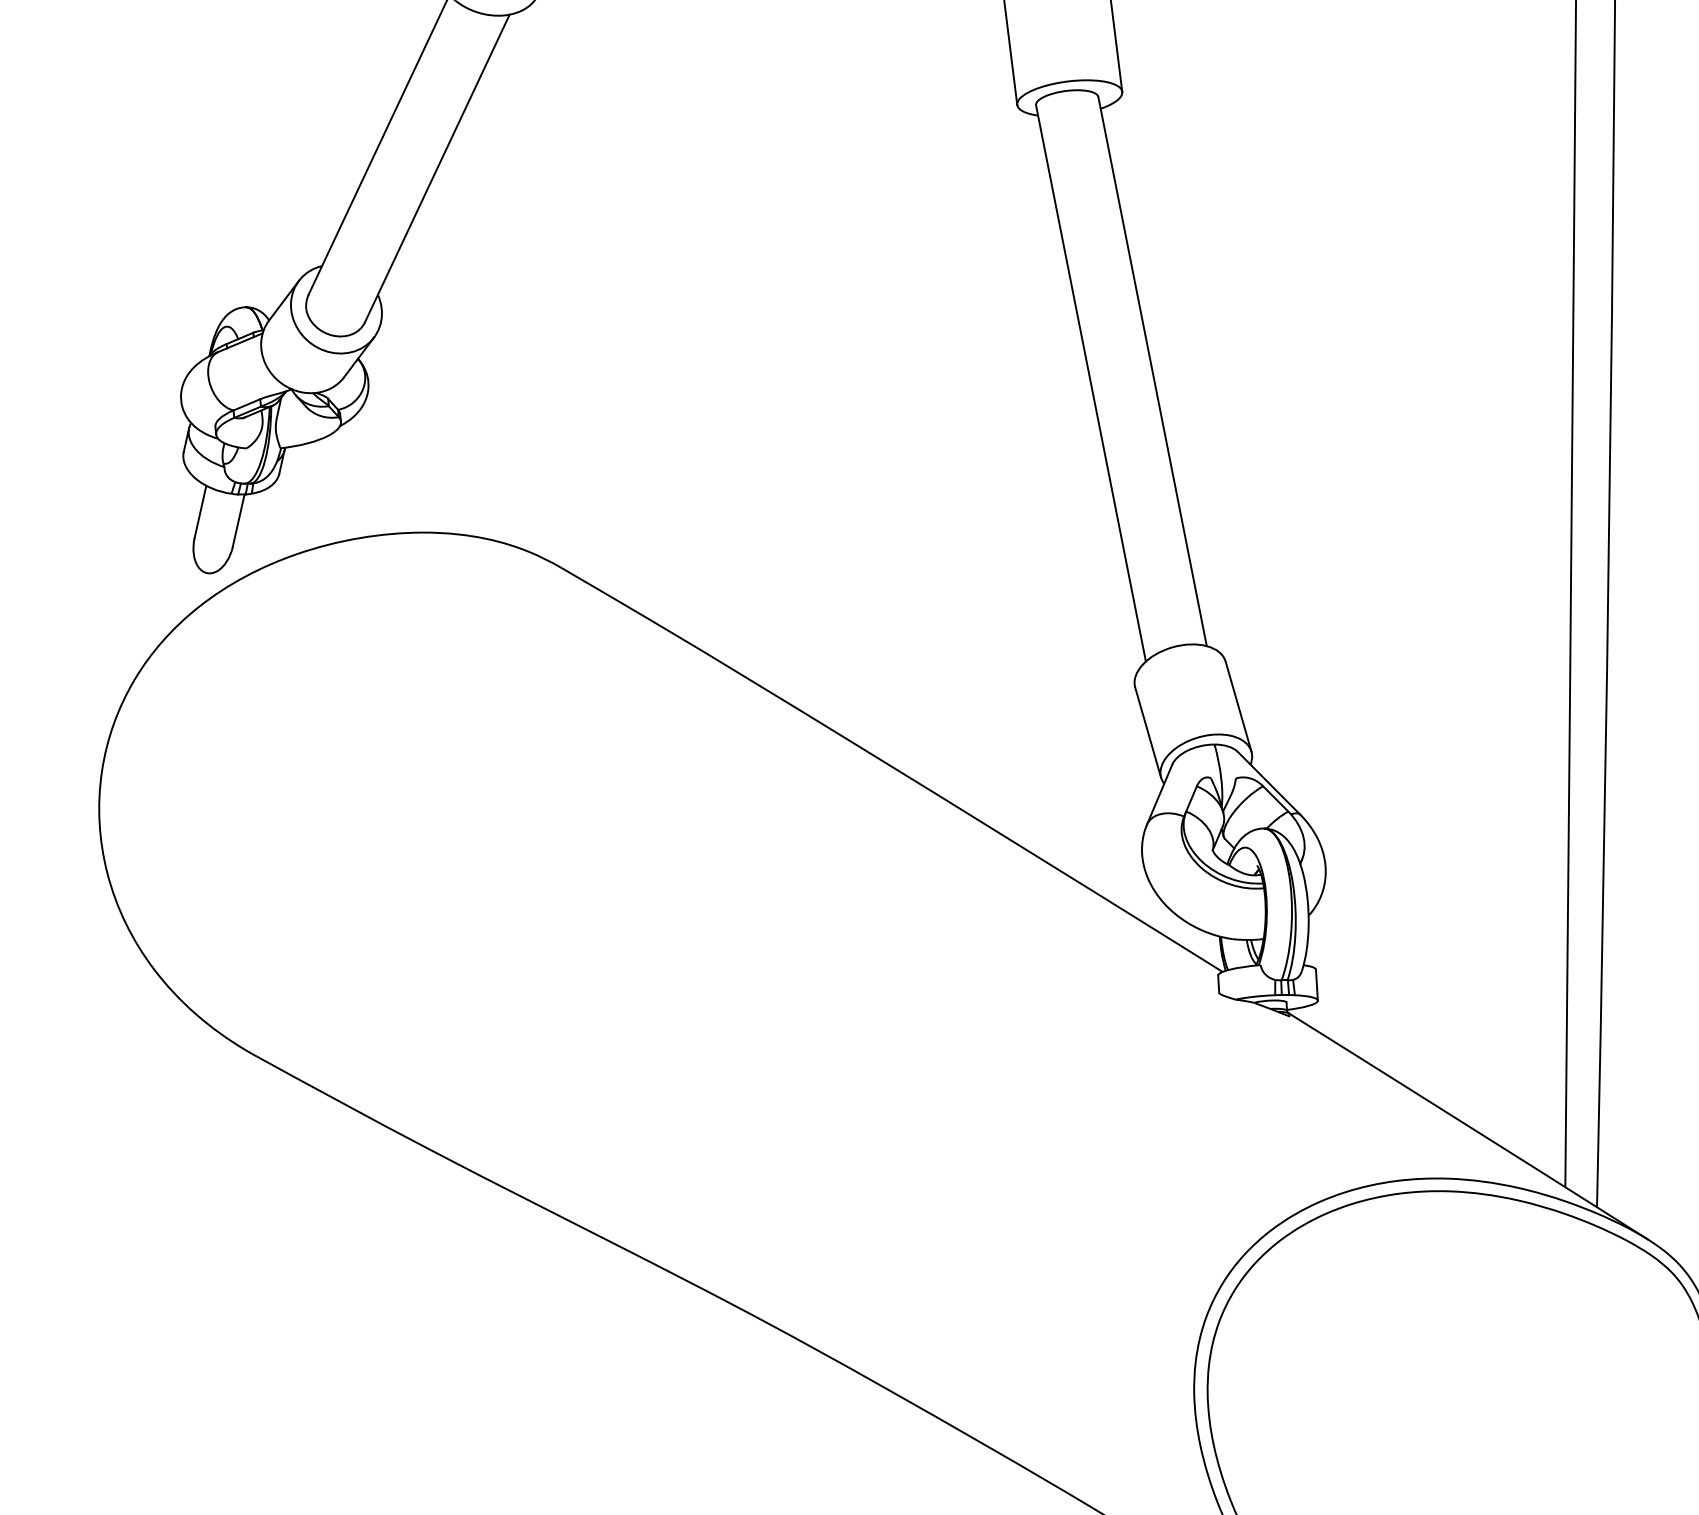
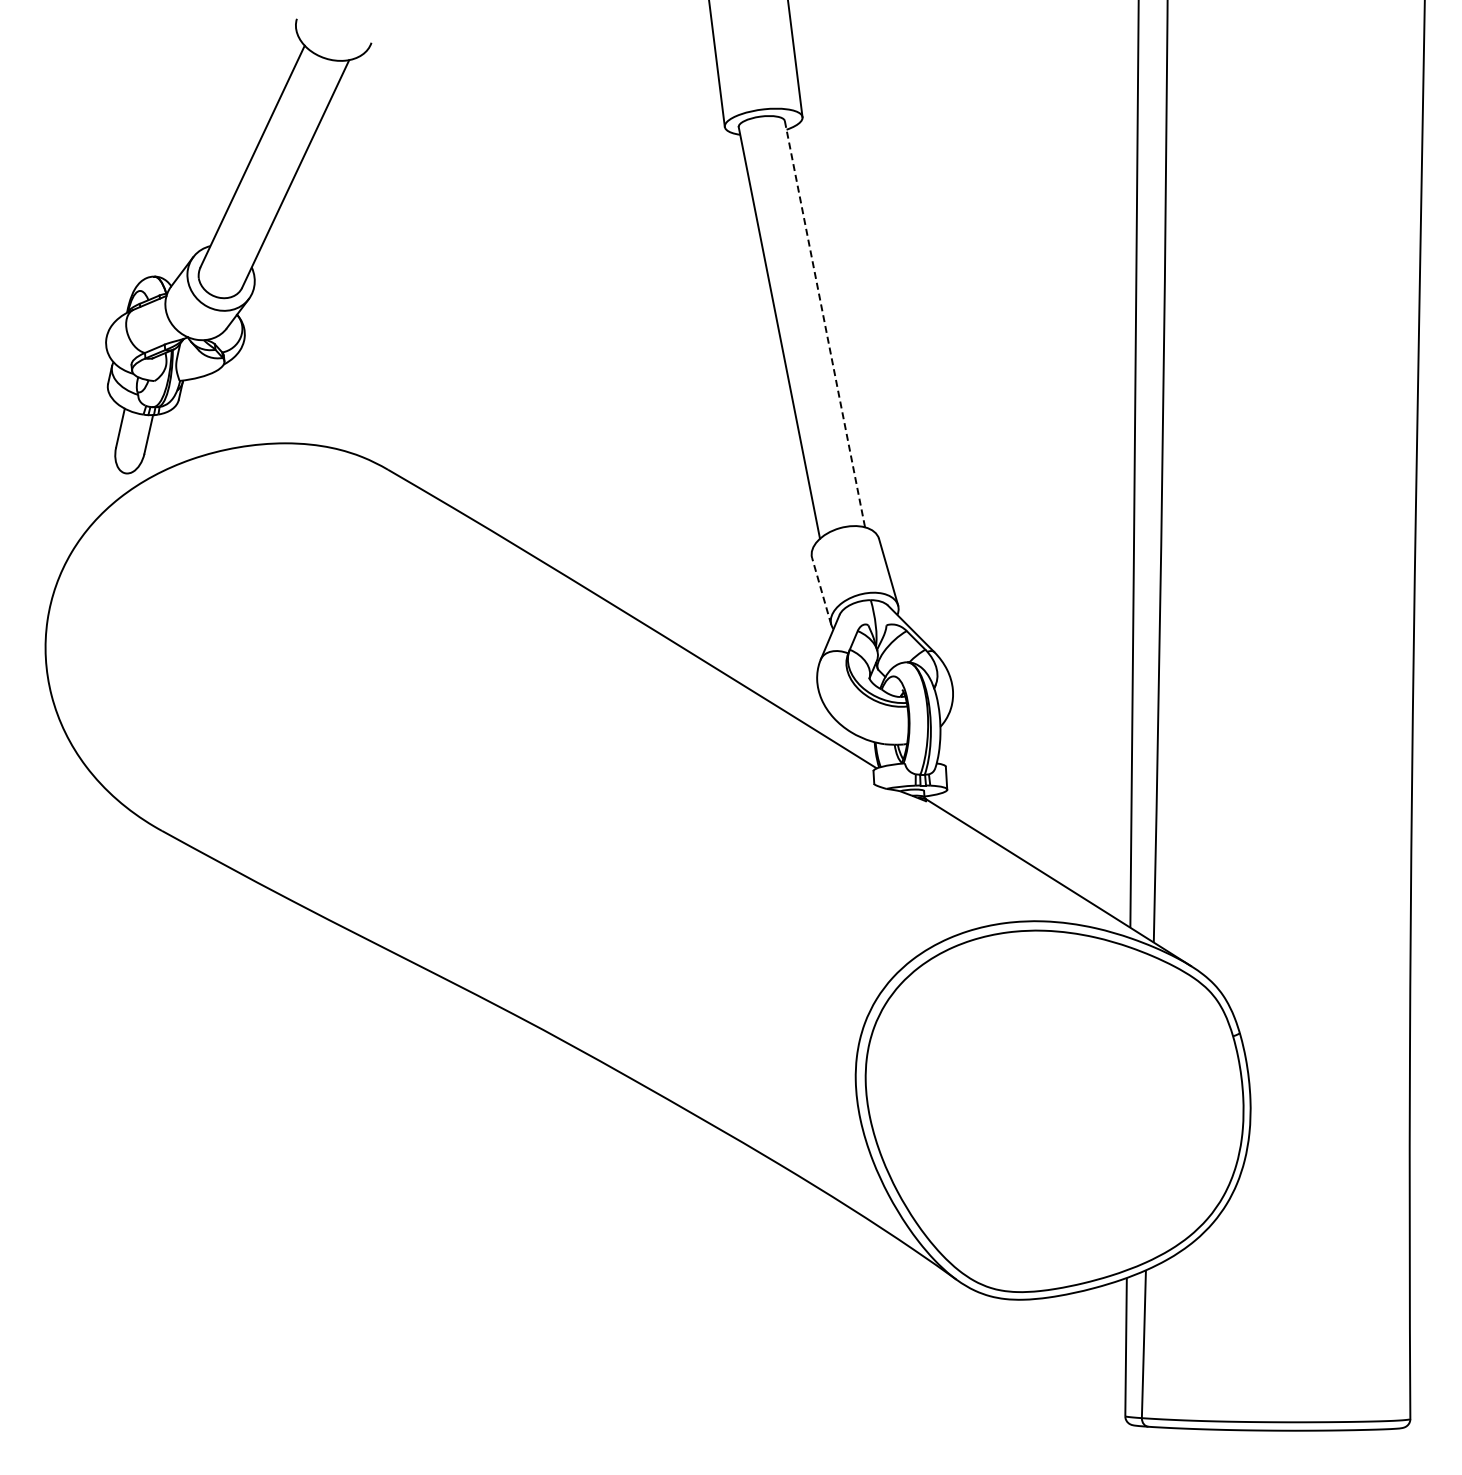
line: (1153, 371) -> (825, 324), solid -> dashed
line: (1147, 732) -> (821, 591), solid -> dashed

